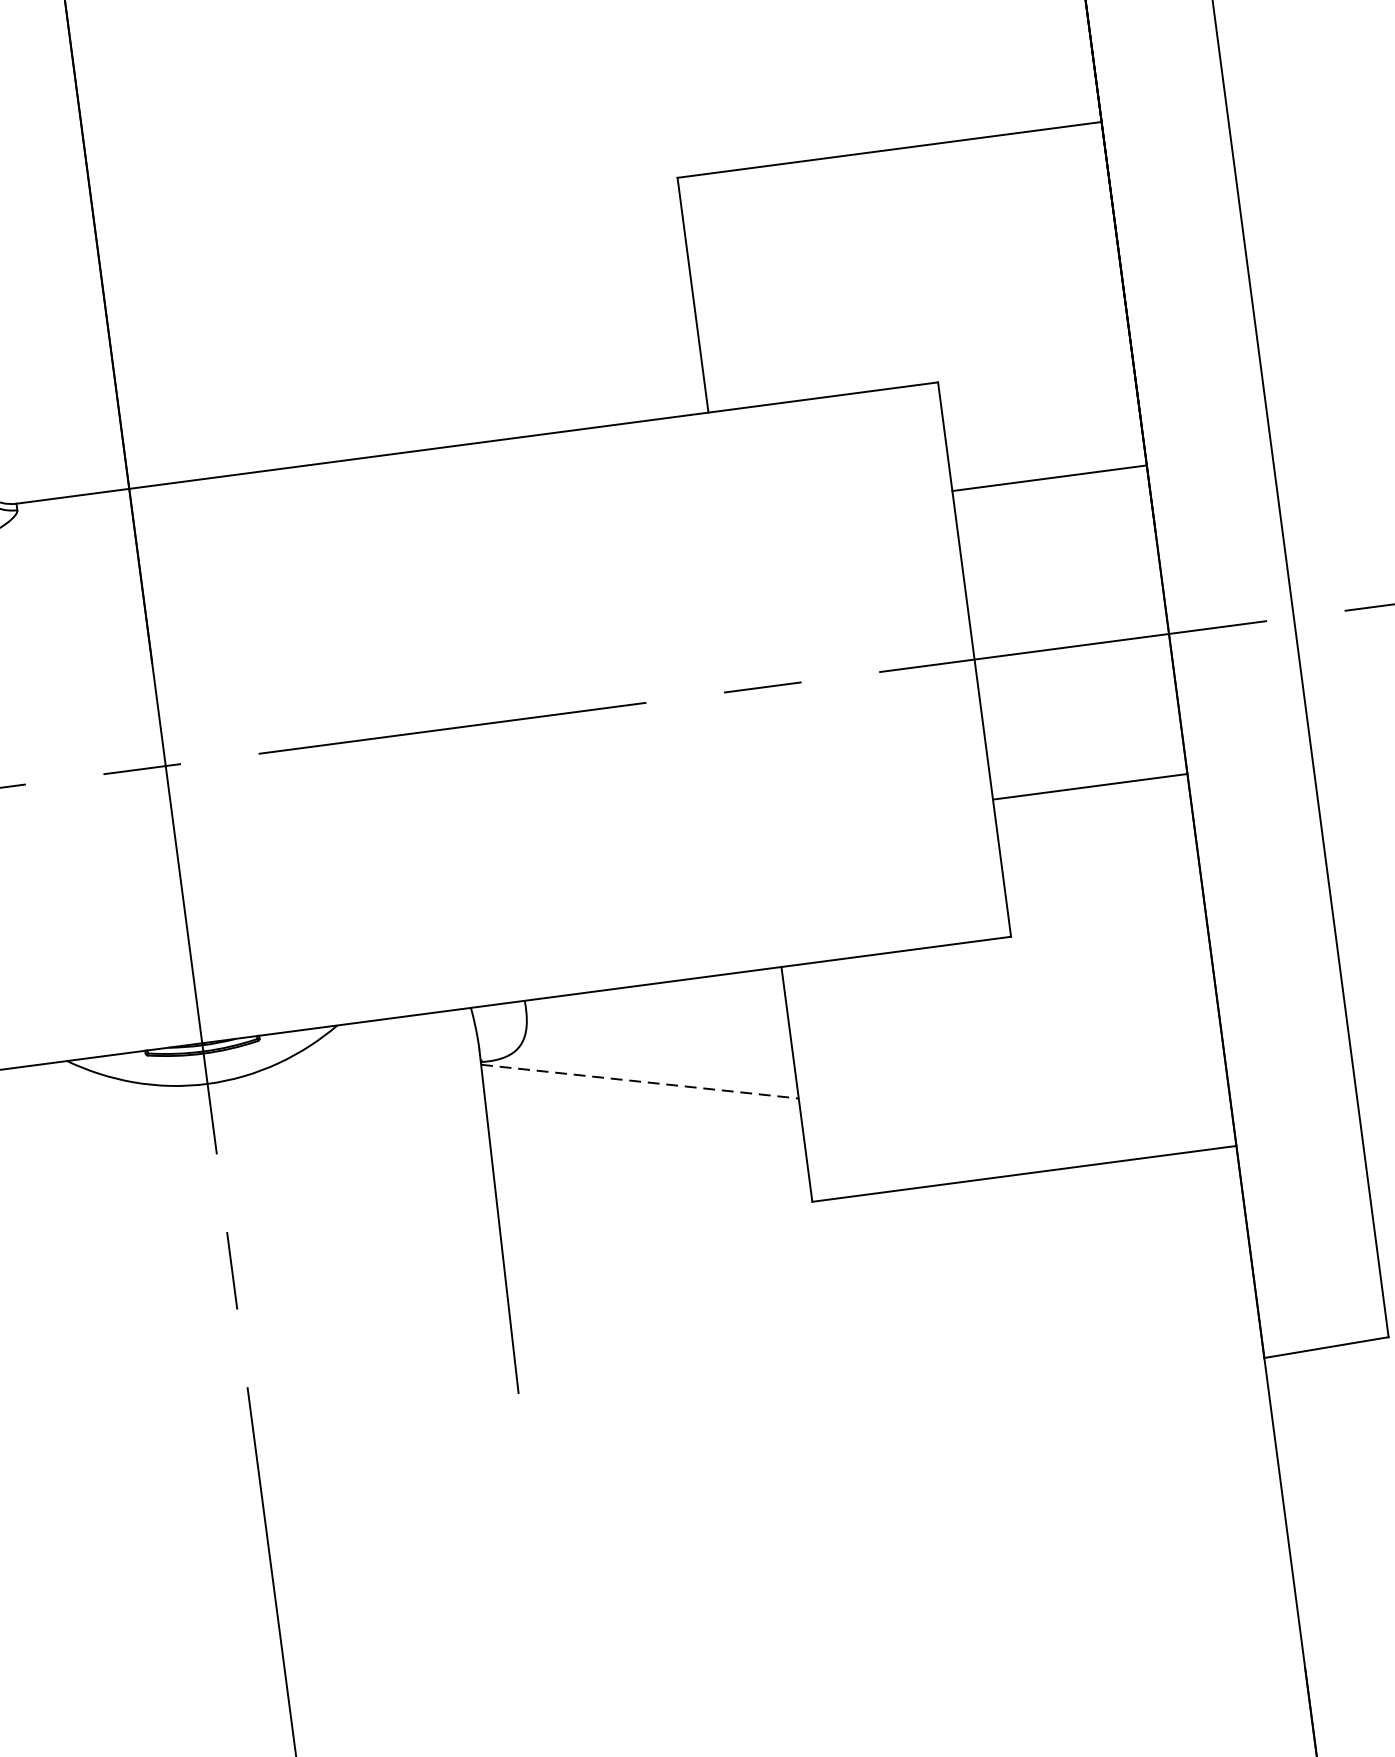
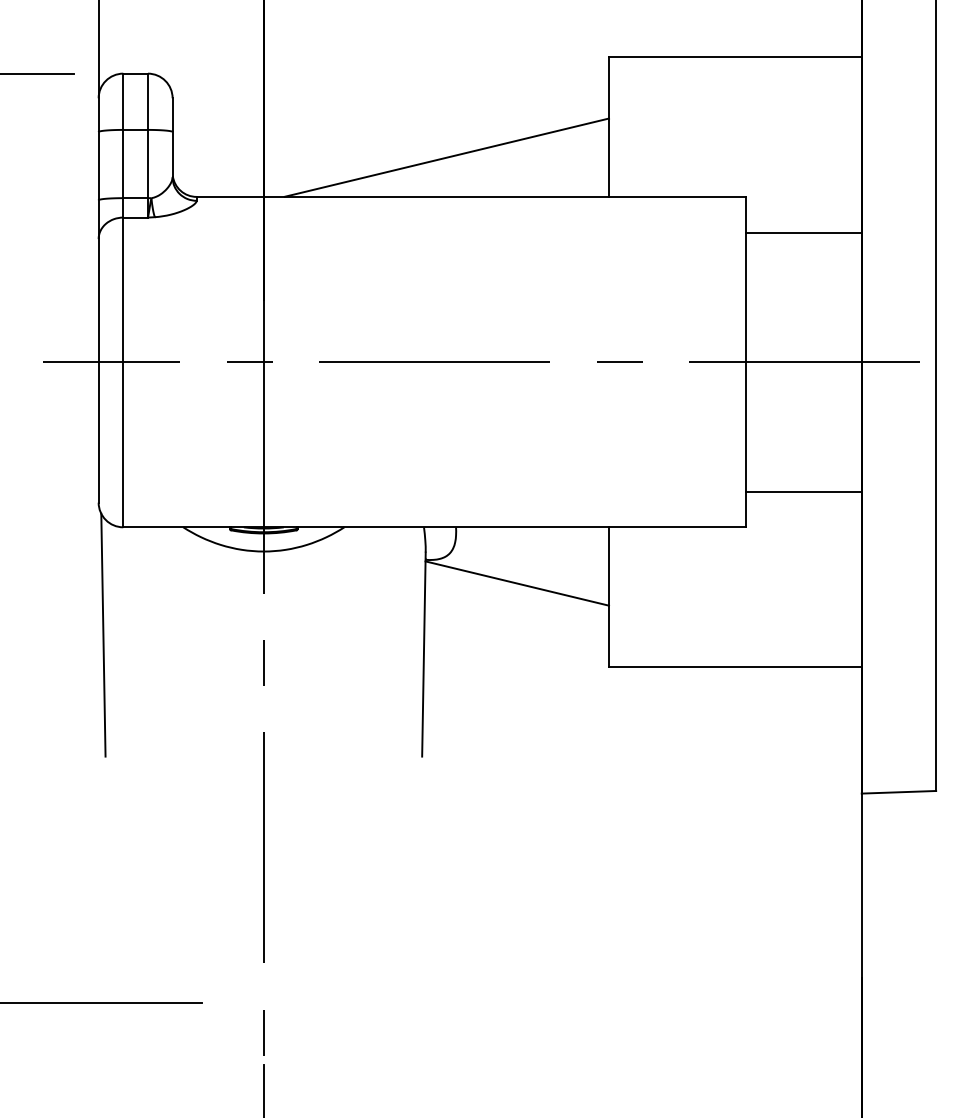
line: (427, 382) -> (446, 157), added
line: (1049, 478) -> (803, 232), moved
line: (1089, 786) -> (803, 491), moved
line: (640, 1081) -> (517, 583), dashed -> solid

